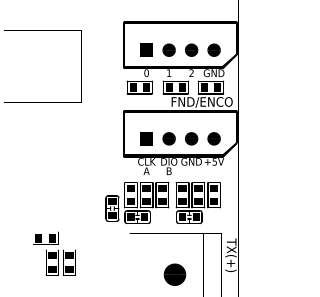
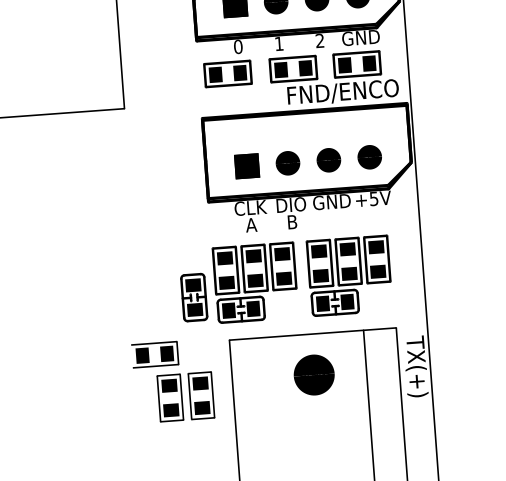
part: (54, 253) -> (173, 381), moved
text: (174, 274) -> (313, 374), moved

